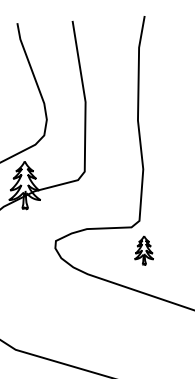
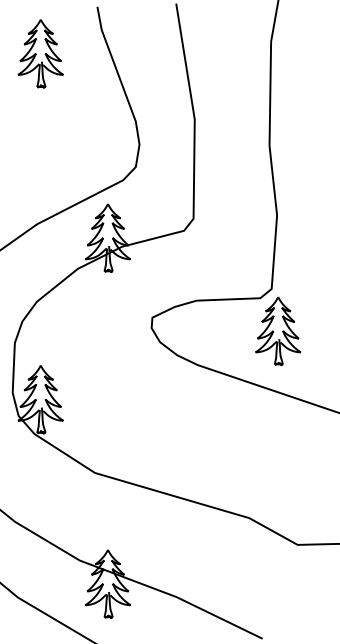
part: (144, 249) -> (278, 330), size x1.67

